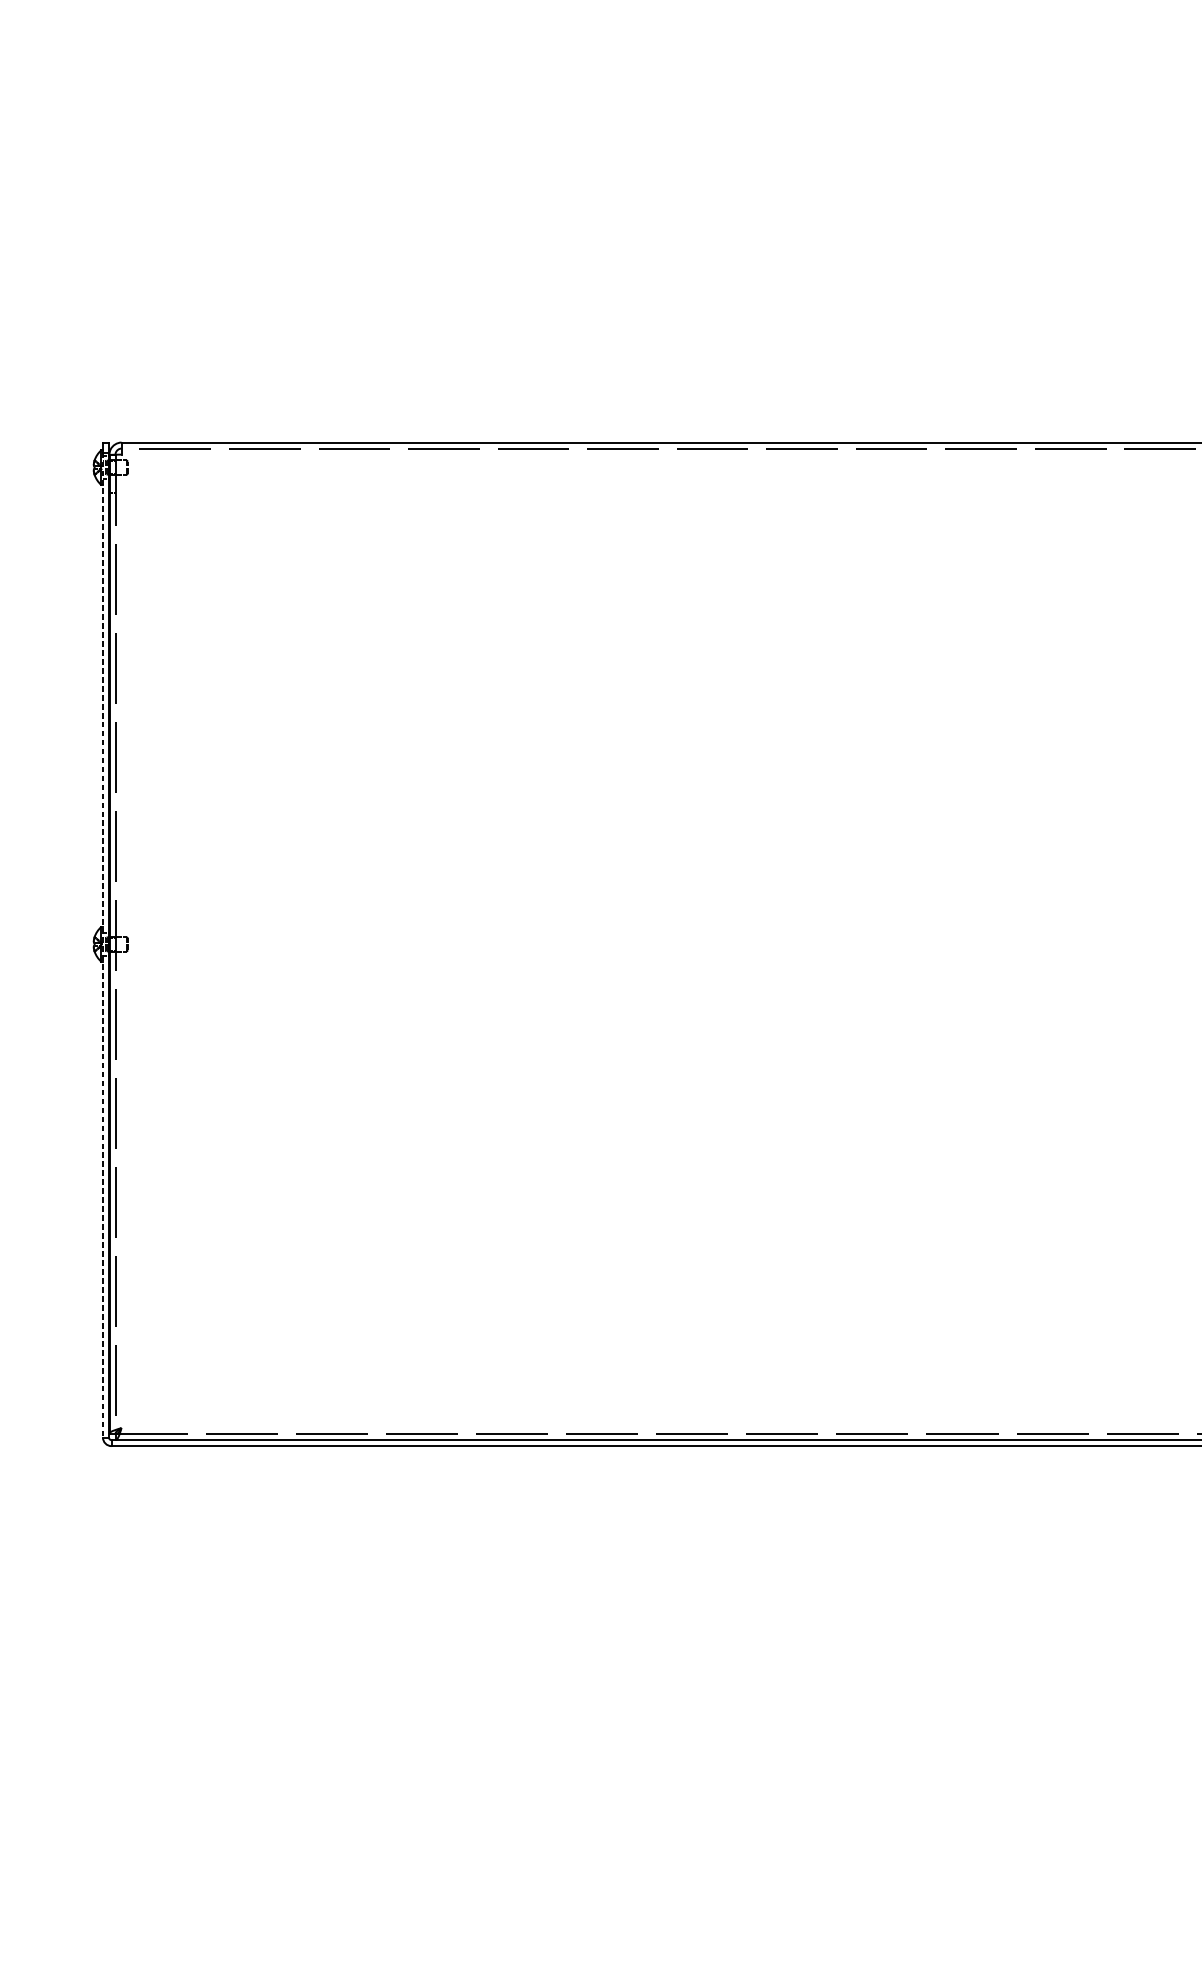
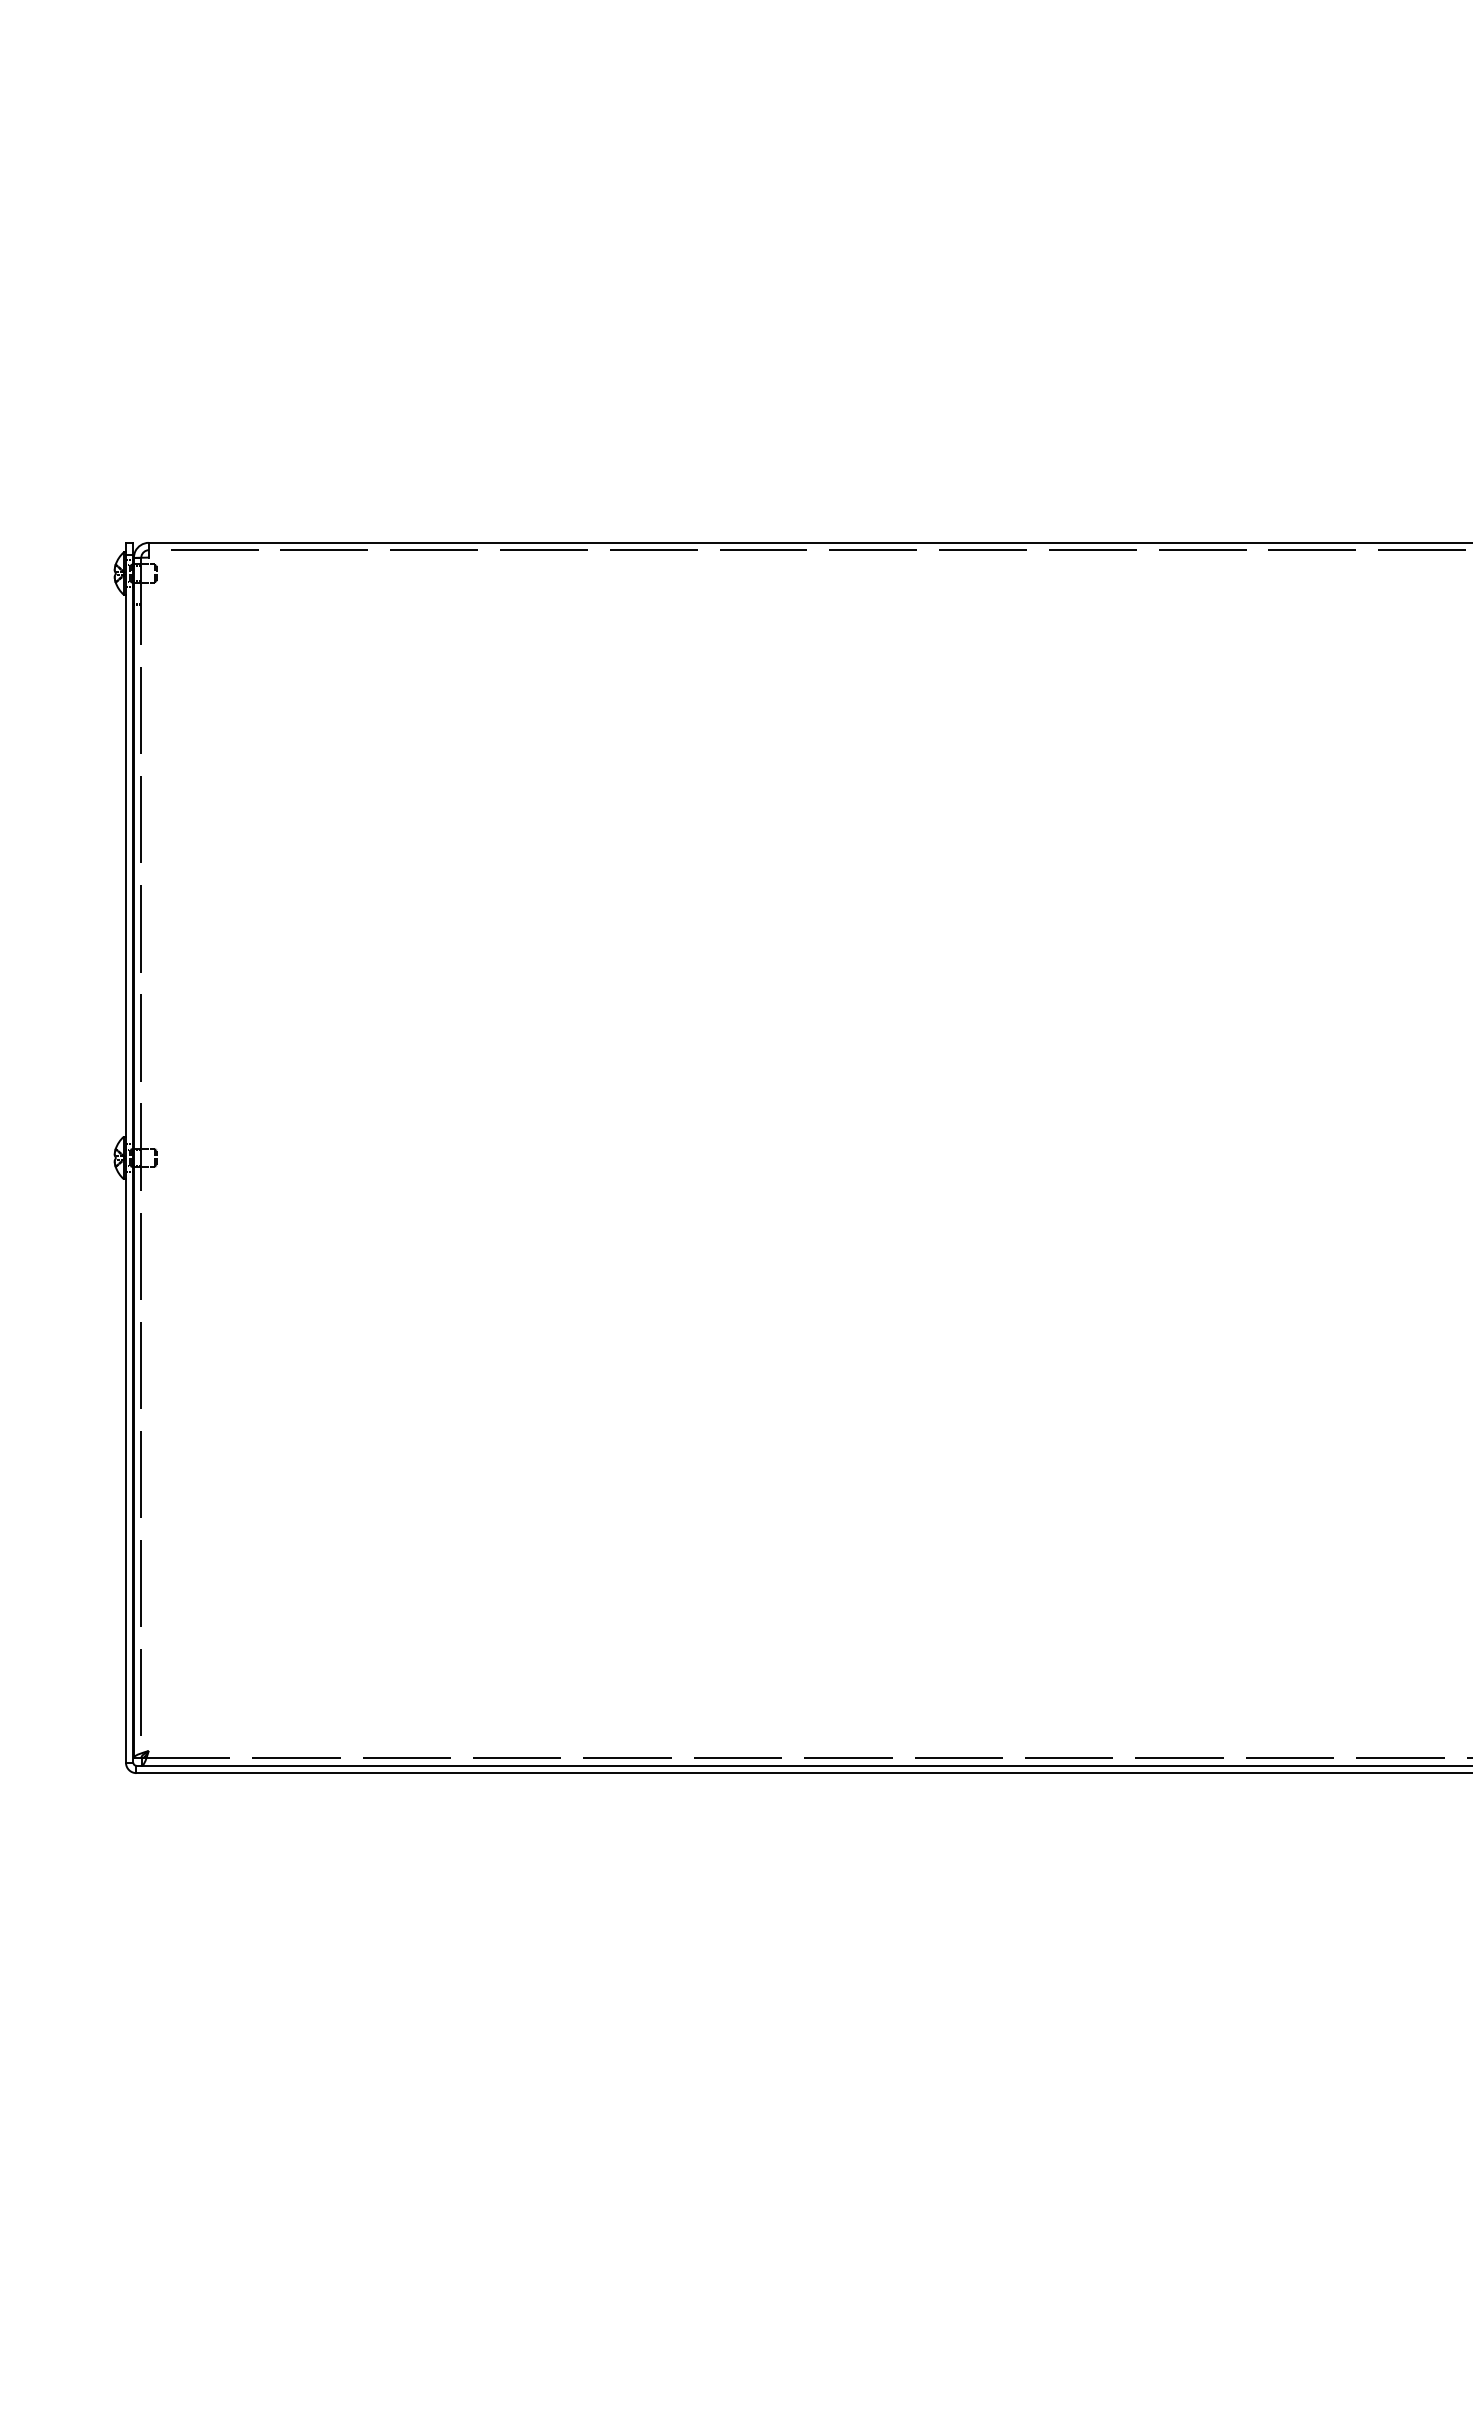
line: (102, 944) -> (125, 1158), dashed -> solid

